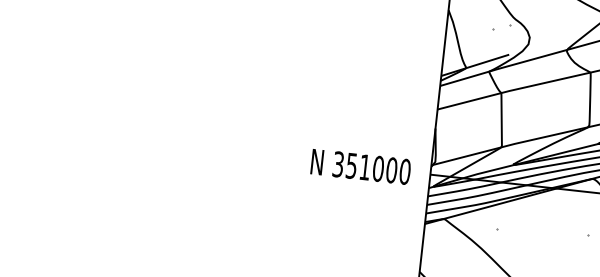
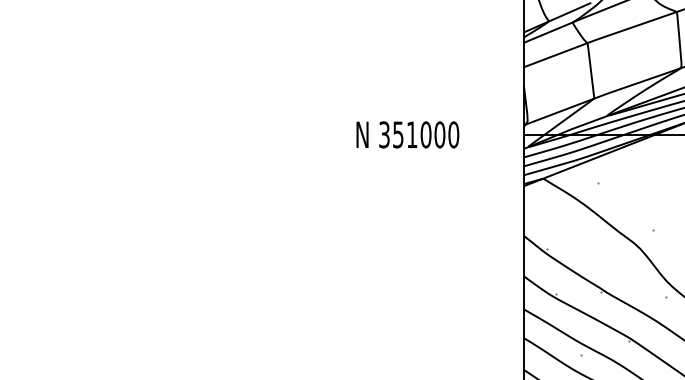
text: (360, 166) -> (407, 134), moved

